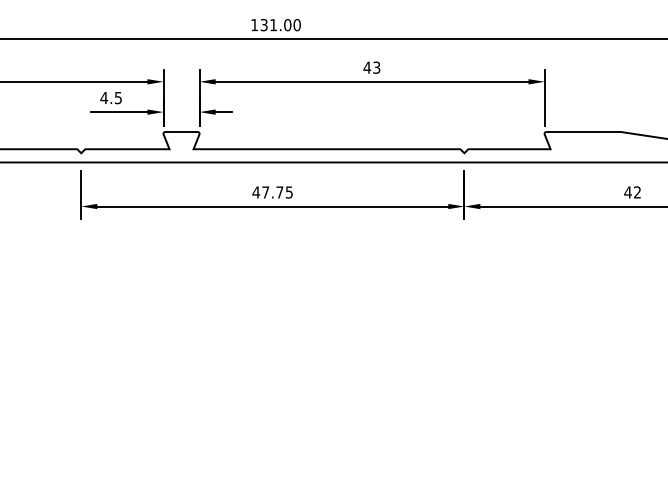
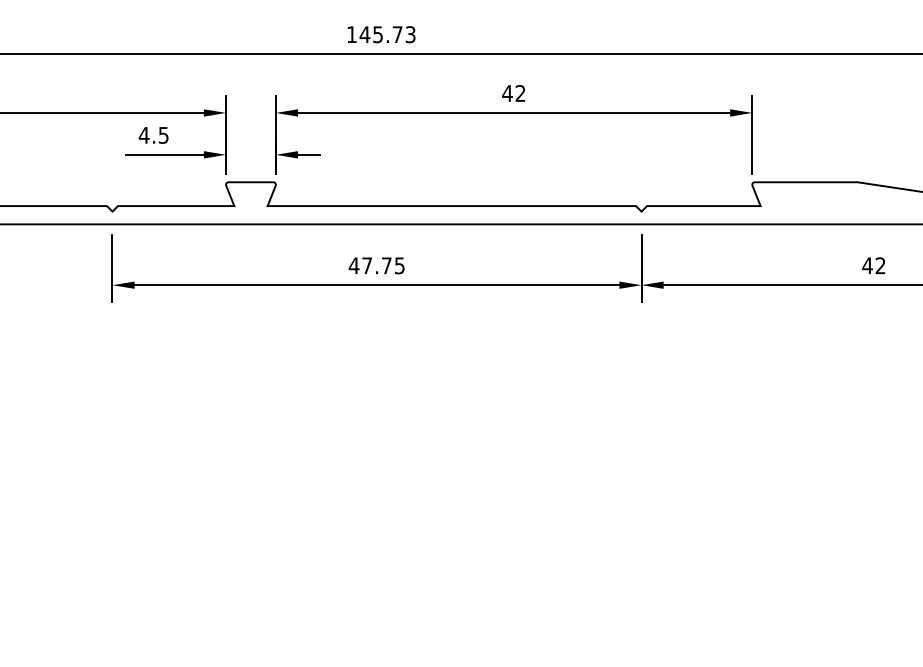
text: (280, 24) -> (387, 34), 131.00 -> 145.73
text: (376, 67) -> (520, 93), 43 -> 42

